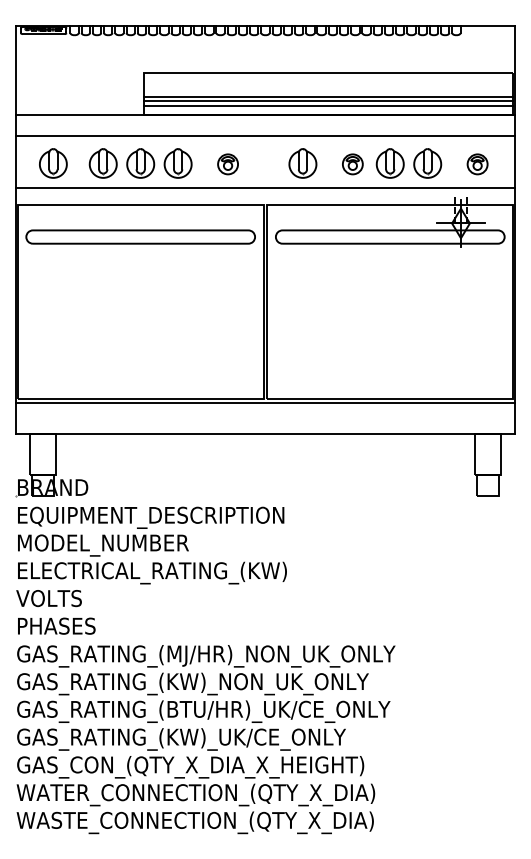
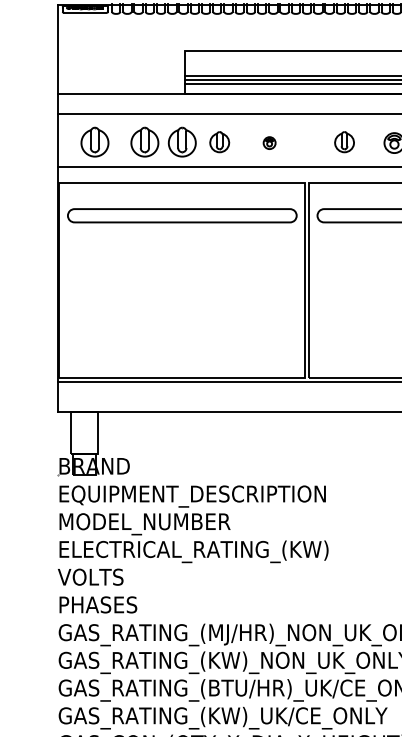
part: (177, 163) -> (219, 142), size x0.7
part: (302, 163) -> (344, 142), size x0.7
part: (227, 164) -> (269, 143), size x0.6

